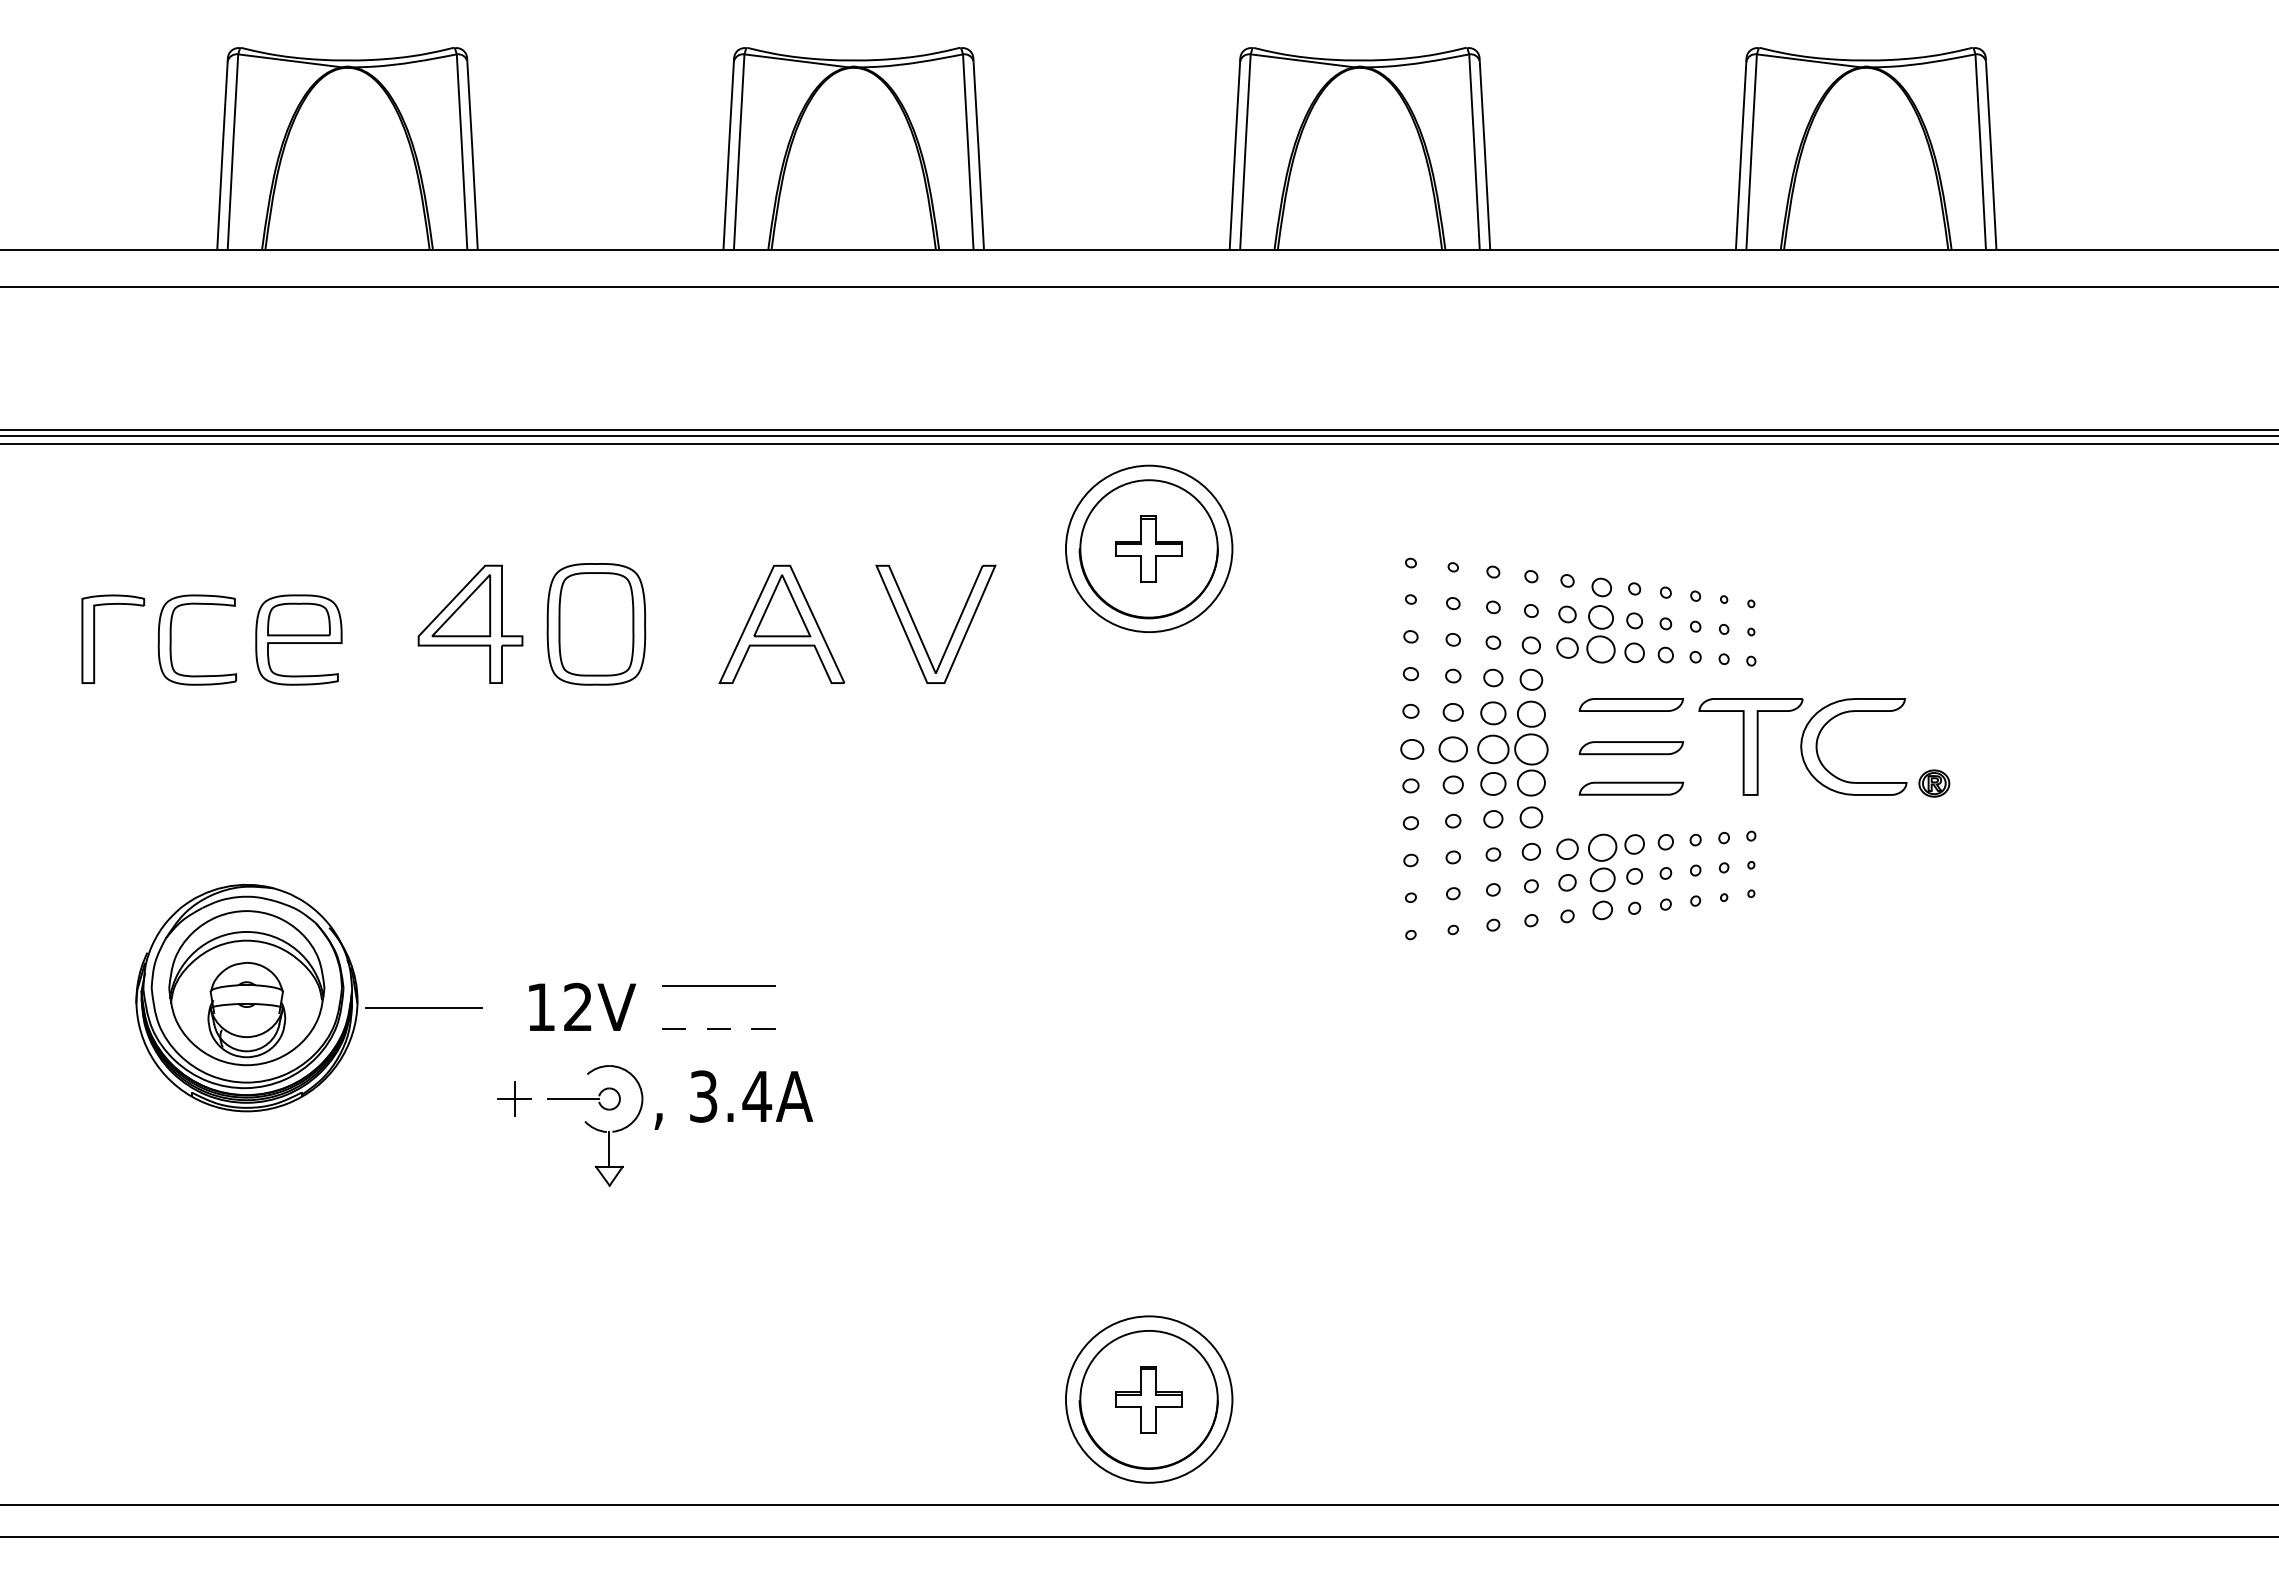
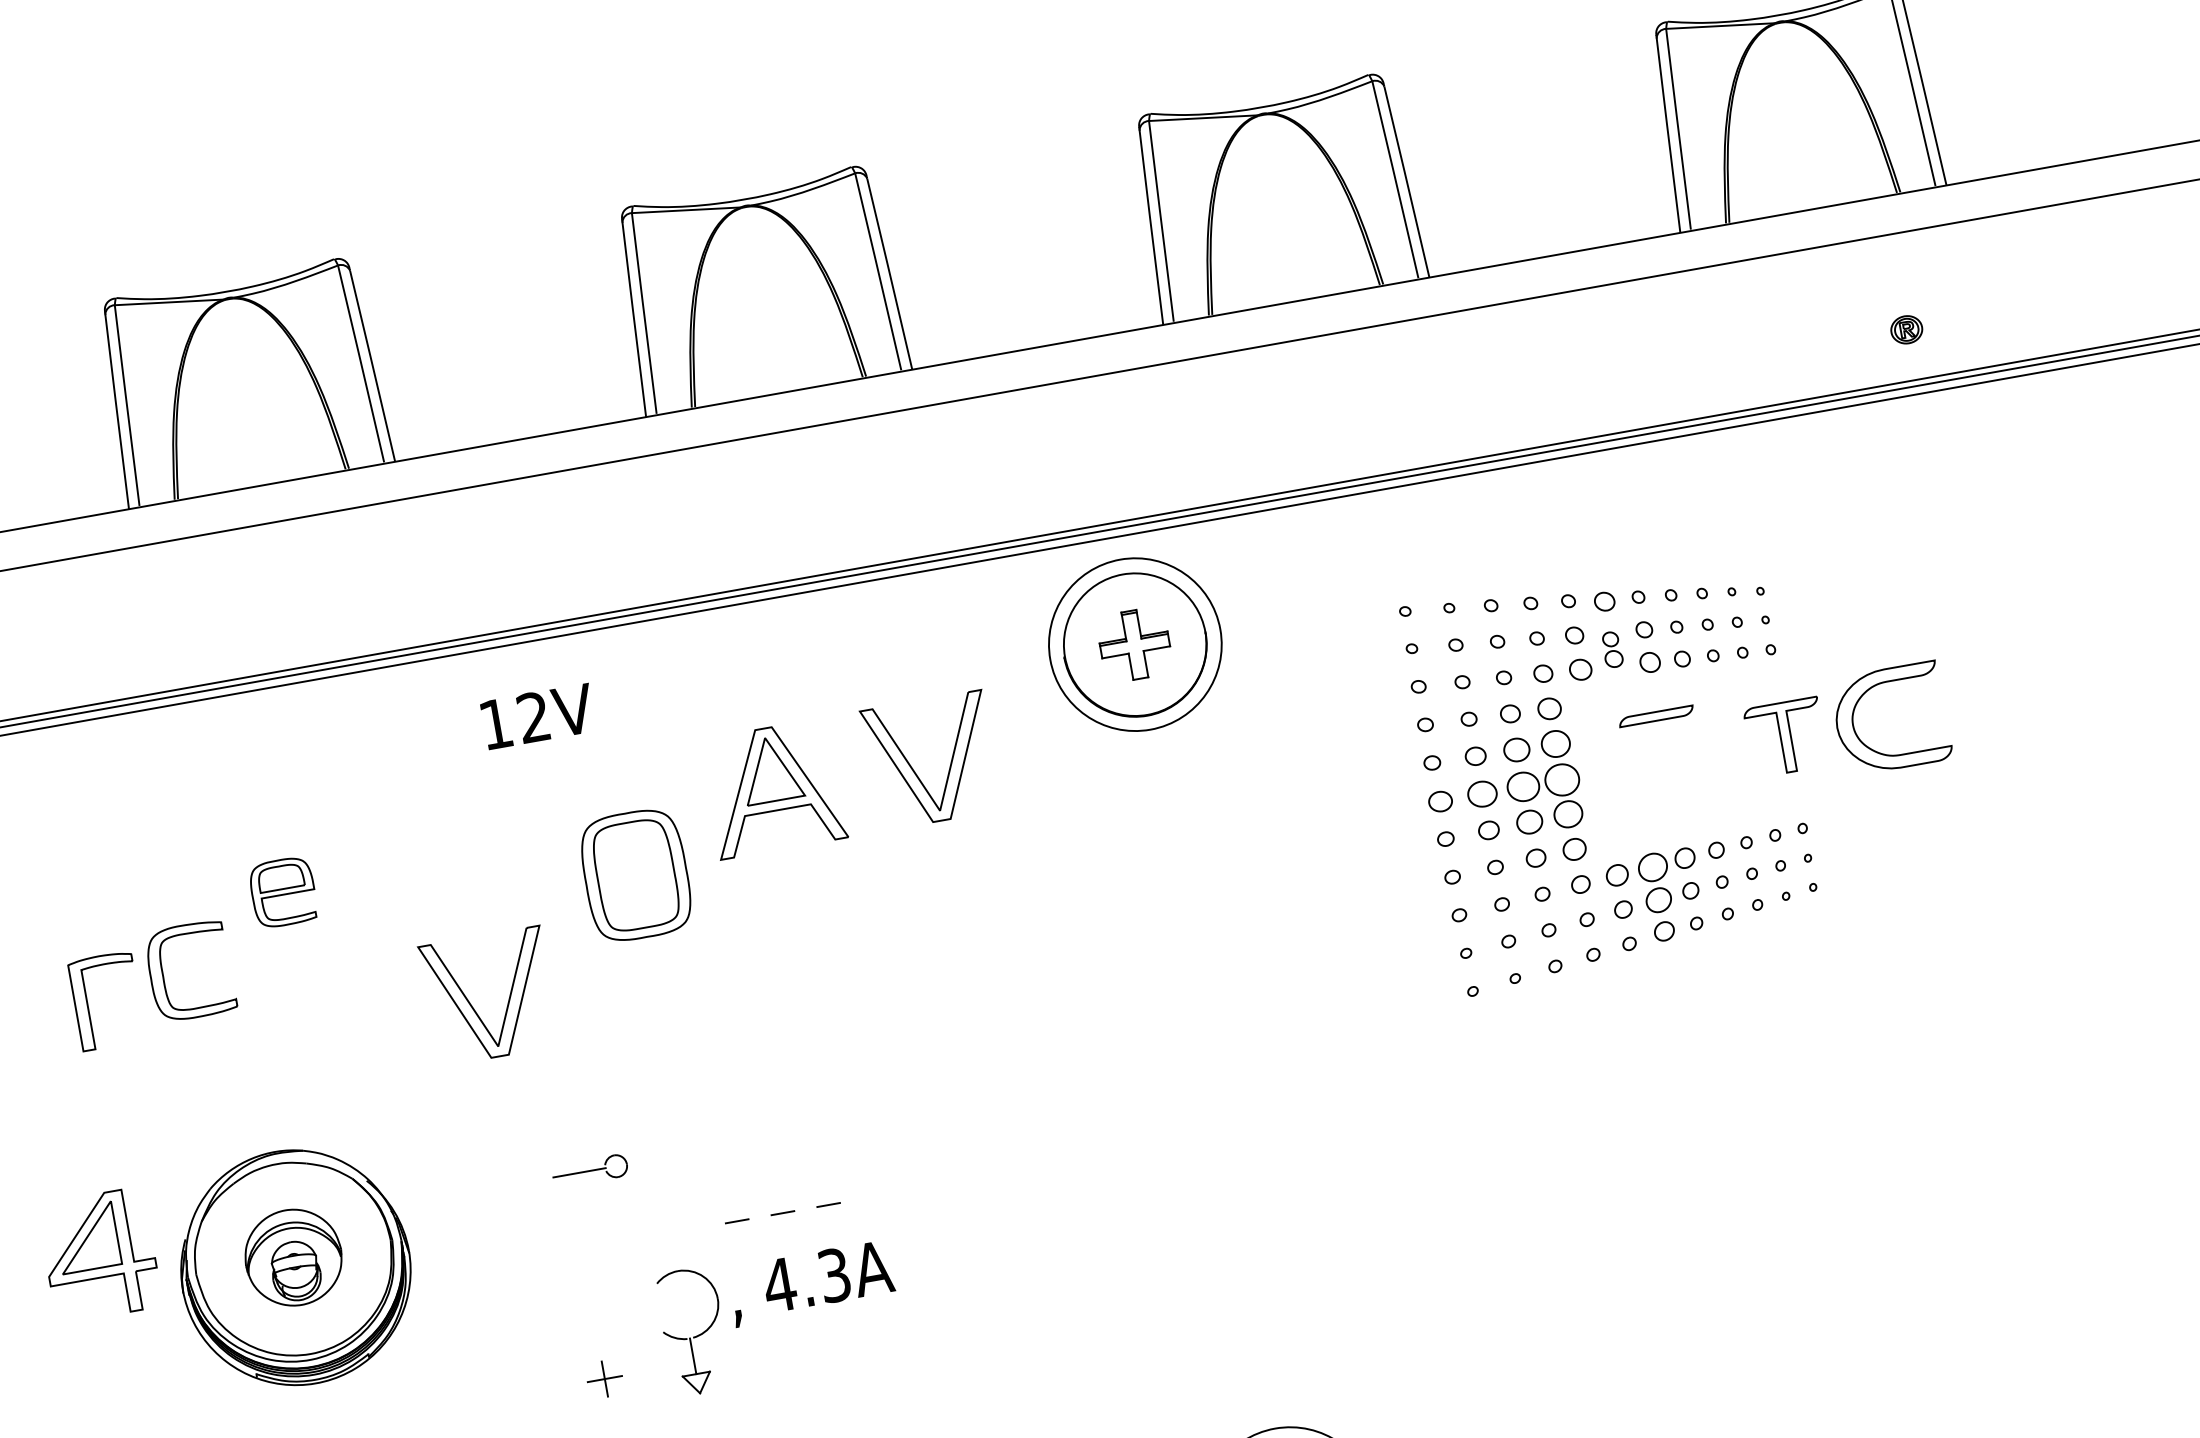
part: (470, 623) -> (99, 1254), moved
part: (596, 624) -> (636, 875), moved
part: (1600, 634) -> (1611, 649), size x0.6
part: (95, 638) -> (88, 1003), moved
part: (171, 639) -> (163, 975), moved
part: (298, 639) -> (282, 891), size x0.7
part: (1631, 704) -> (1656, 715), size x0.7
part: (1750, 746) -> (1785, 737), size x0.7
part: (1631, 748) -> (1664, 760), removed
part: (459, 779) -> (472, 1005), added
part: (1934, 783) -> (1906, 329), moved
part: (1631, 788) -> (1671, 801), removed
line: (718, 986) -> (775, 1170), removed
part: (246, 988) -> (293, 1257), size x0.6
text: (582, 1006) -> (538, 715), moved
line: (423, 1008) -> (477, 1246), removed
text: (730, 1096) -> (807, 1280), 3.4A -> 4.3A
part: (514, 1098) -> (604, 1378), moved
part: (583, 1098) -> (589, 1170), moved

